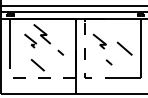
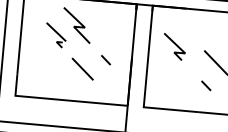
line: (108, 62) -> (205, 85), moved
line: (37, 64) -> (82, 67), moved
line: (85, 65) -> (146, 85), dashed -> solid
line: (36, 78) -> (60, 100), dashed -> solid

